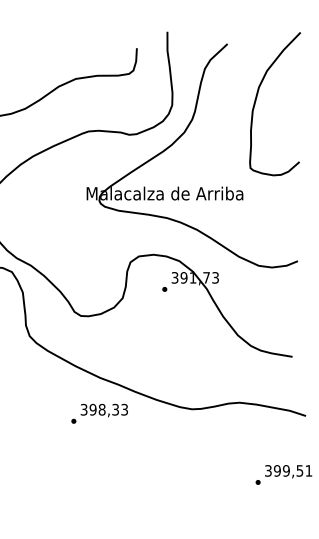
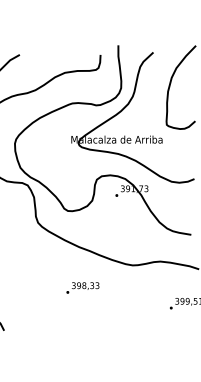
text: (99, 412) -> (82, 287), moved

